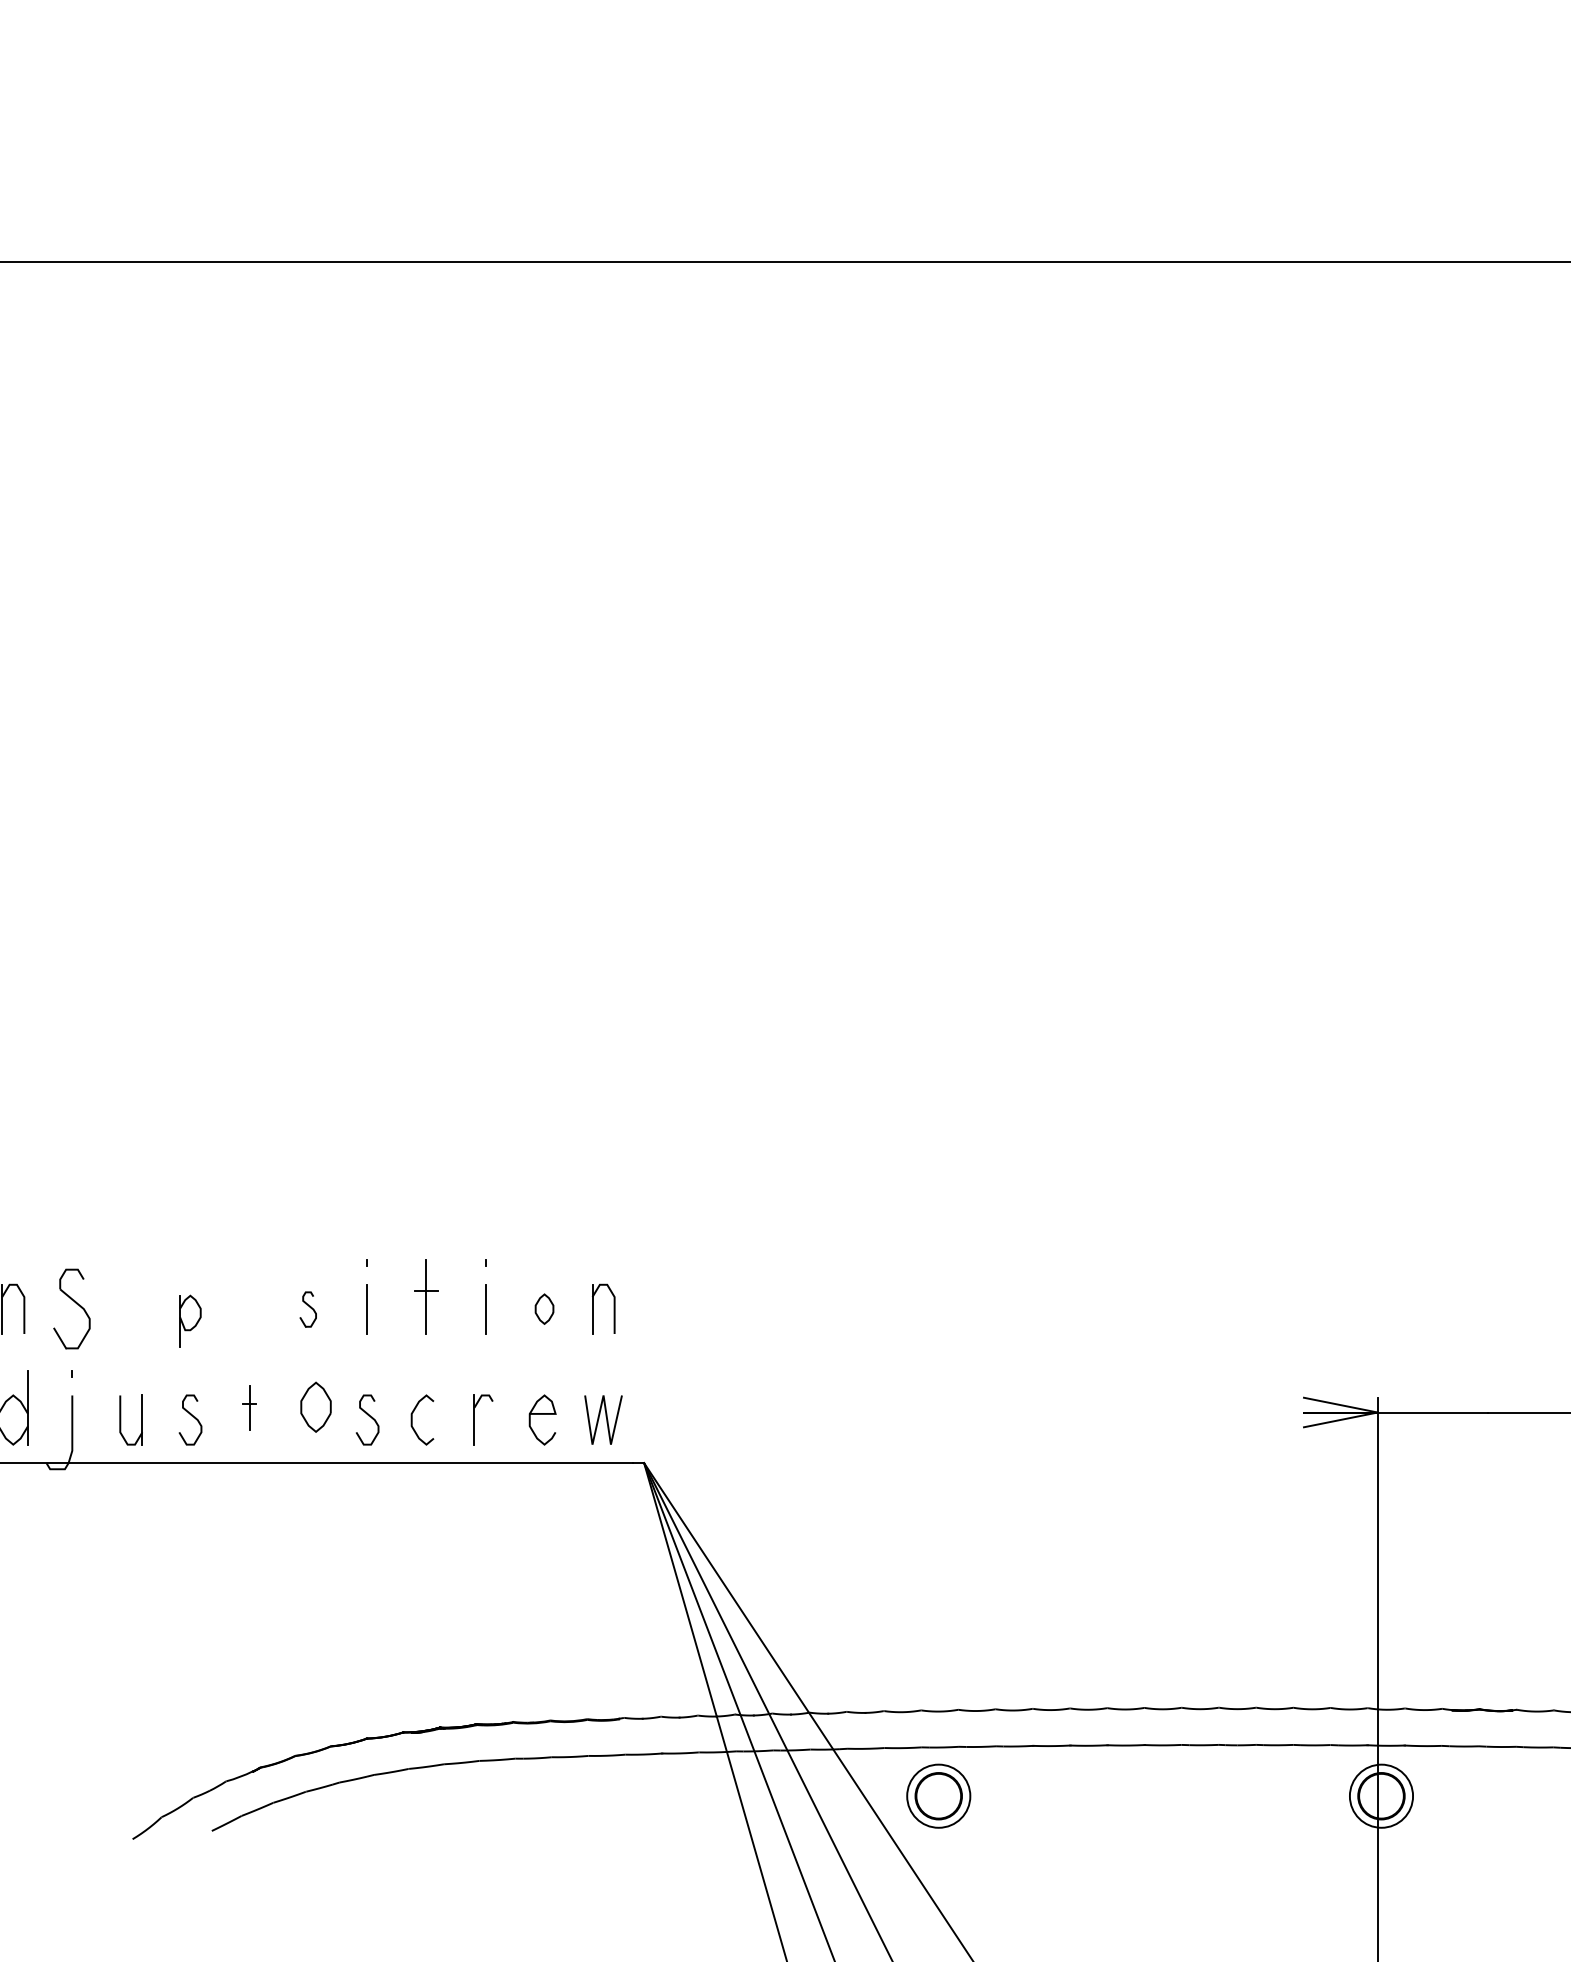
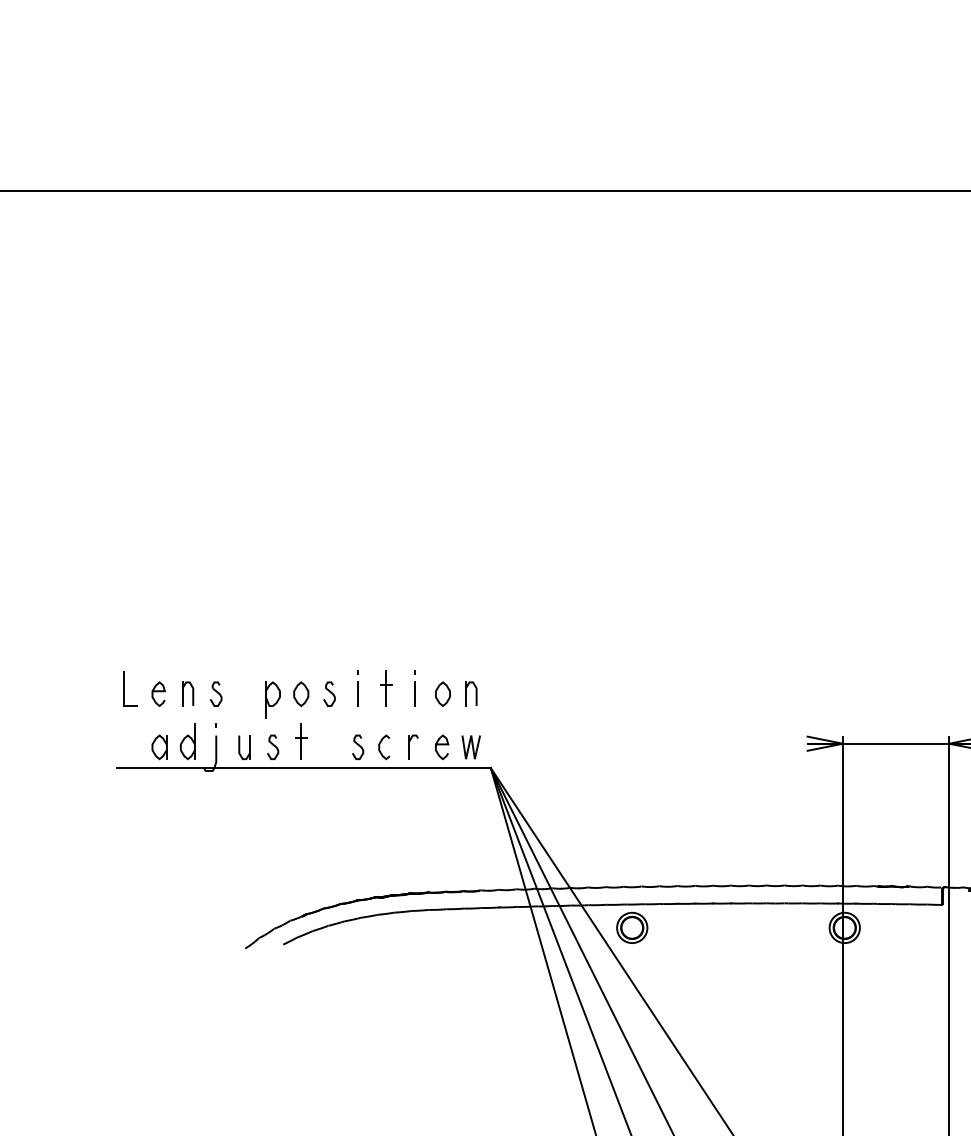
part: (543, 1307) -> (442, 693), size x1.67
part: (72, 1309) -> (216, 694), size x0.62
part: (308, 1309) -> (329, 694), size x1.43
part: (189, 1320) -> (272, 699), size x1.43
part: (316, 1405) -> (301, 693), moved
part: (249, 1407) -> (301, 741), size x1.67

